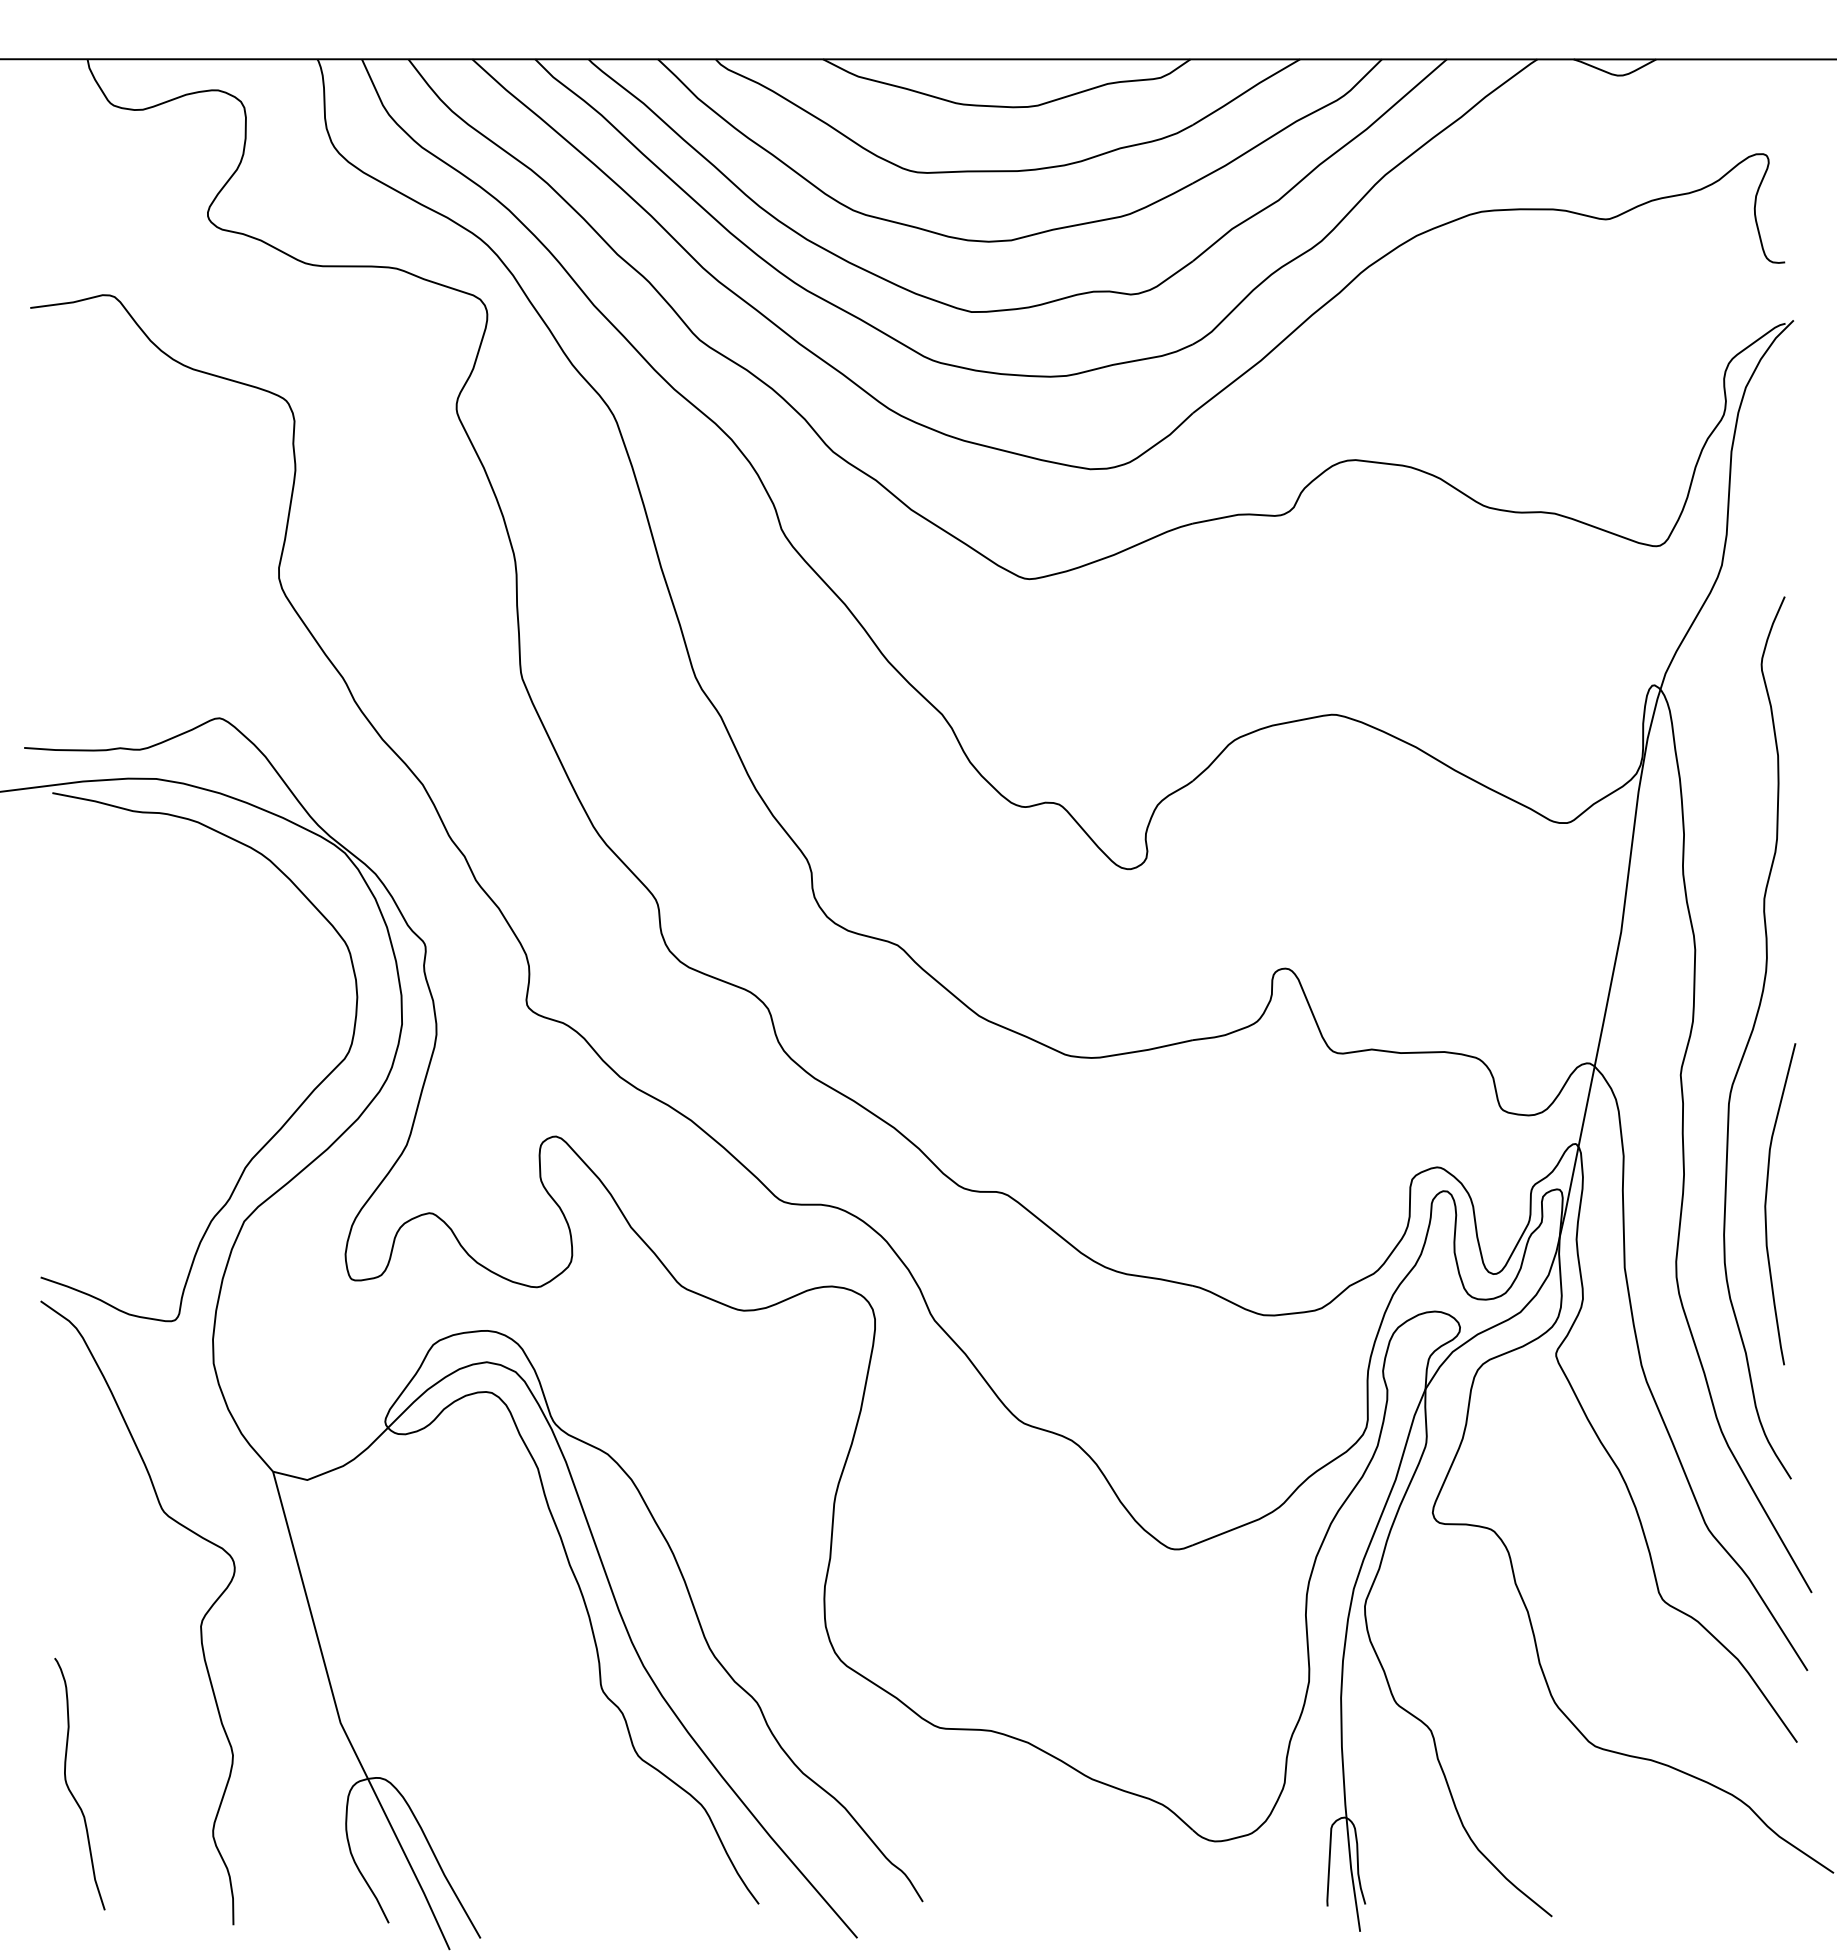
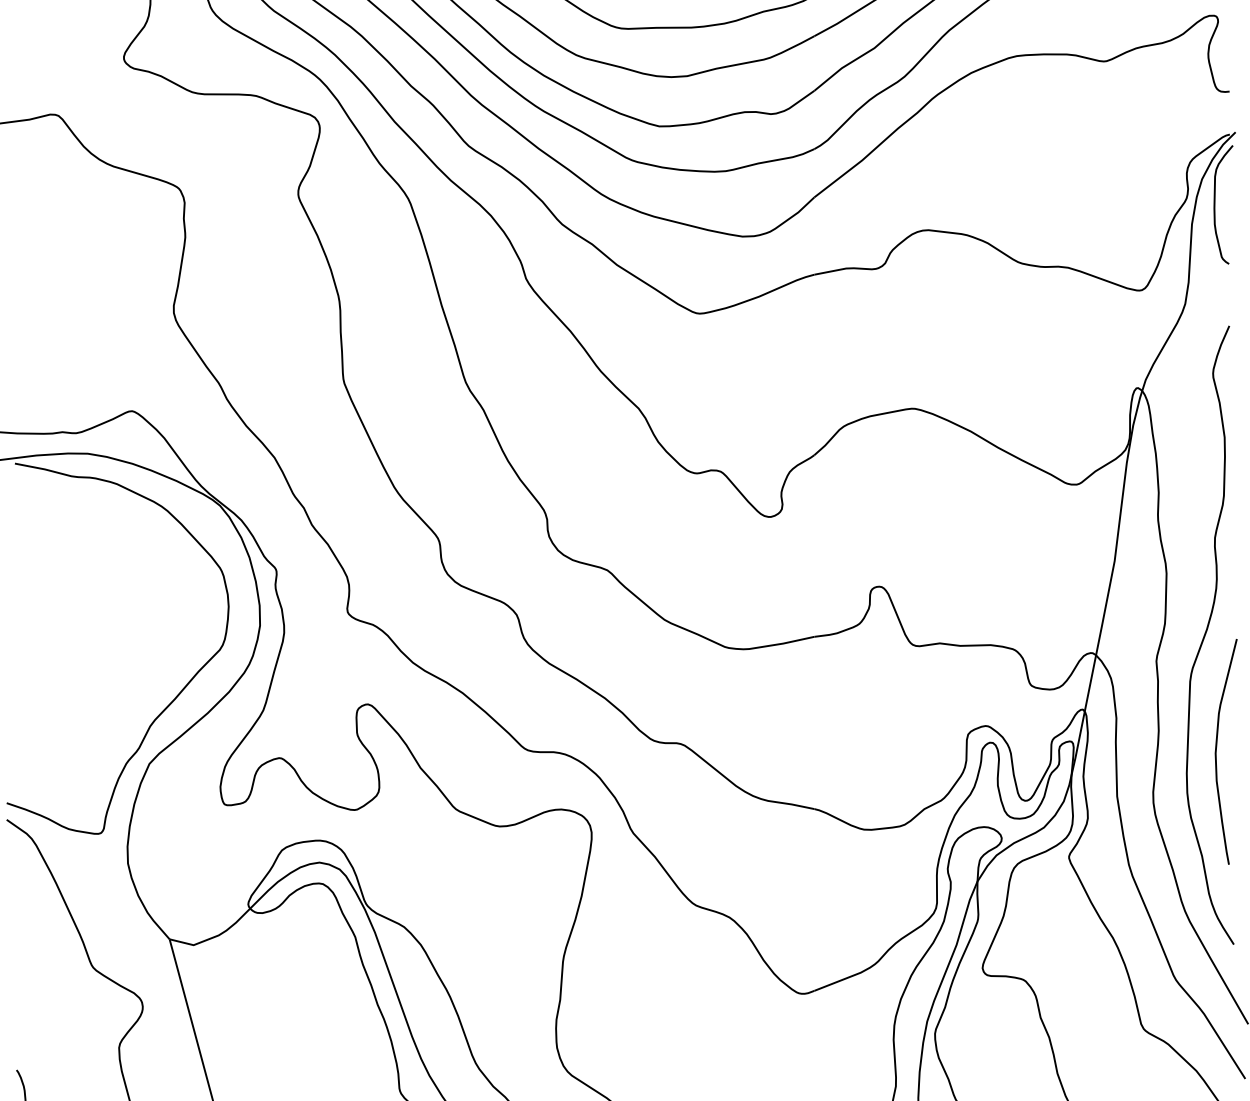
curve: (1764, 423) -> (1215, 204), added

